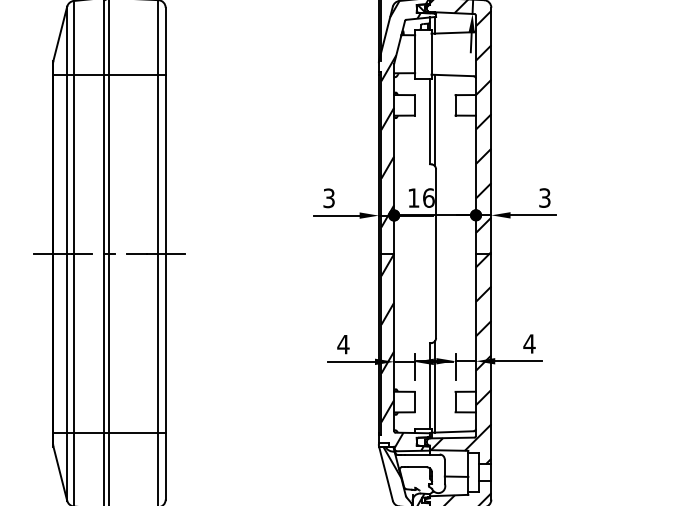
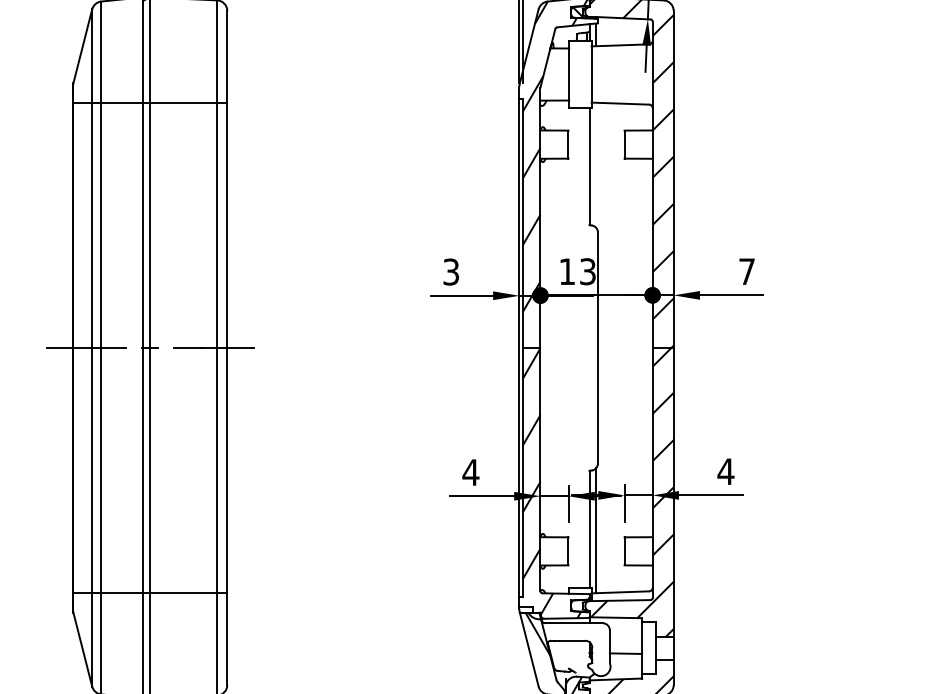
line: (435, 119) -> (596, 164), removed
text: (429, 197) -> (588, 271), 16 -> 13
text: (544, 197) -> (746, 271), 3 -> 7

